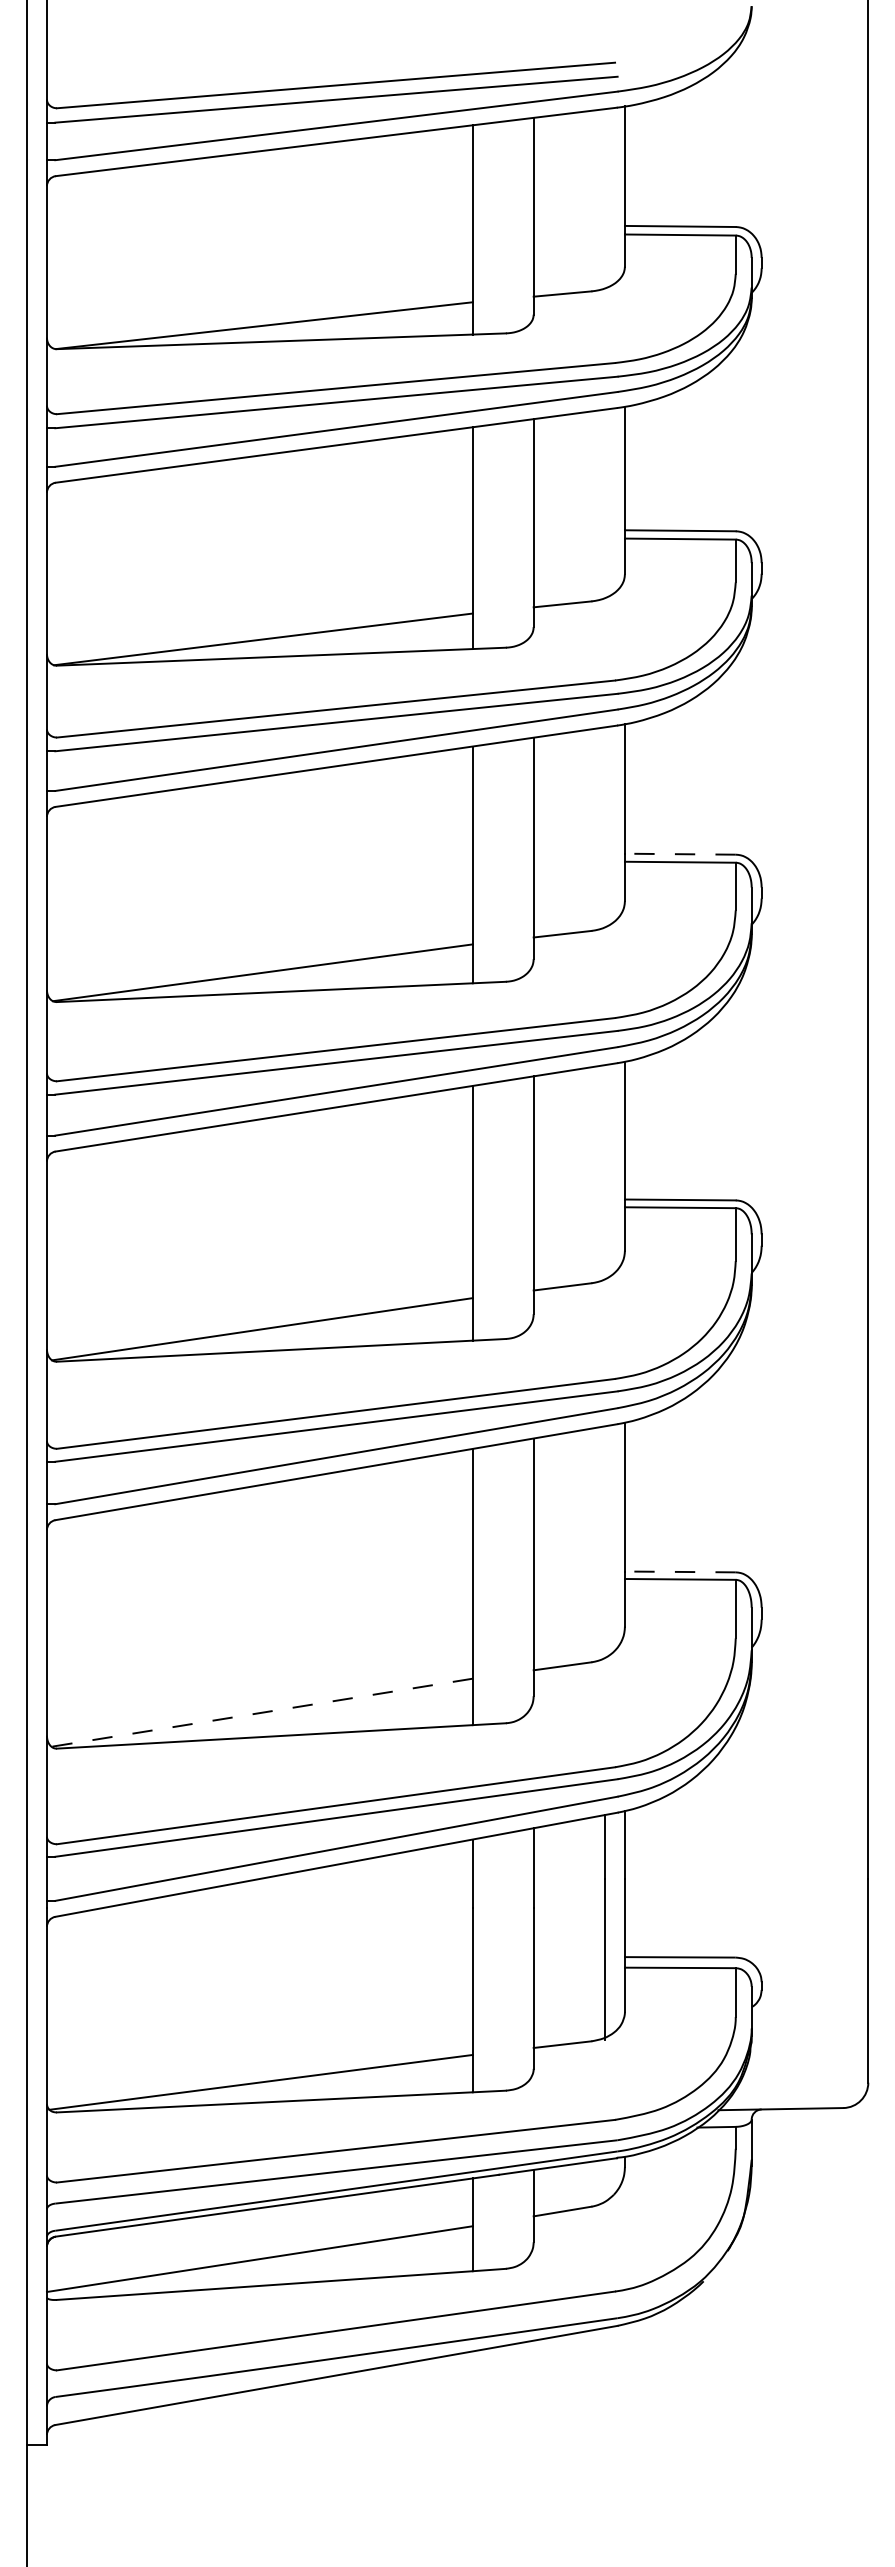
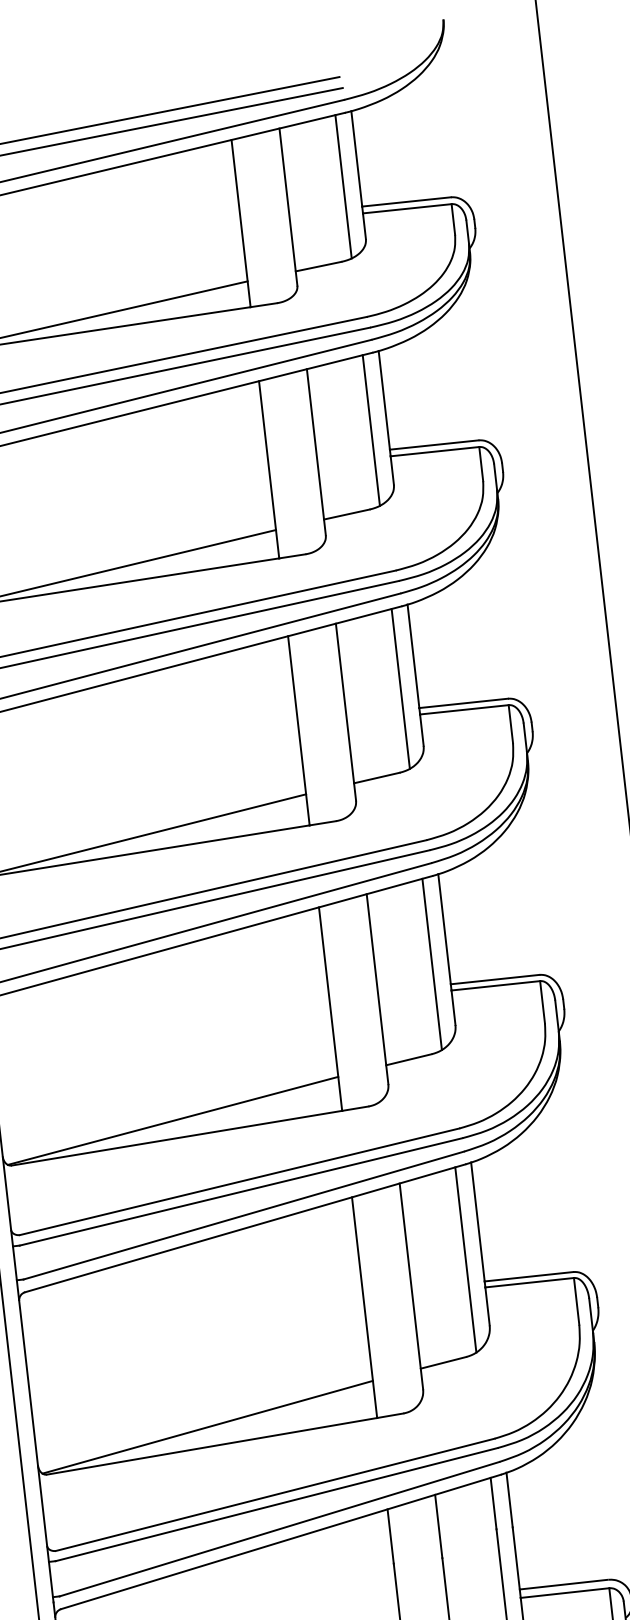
line: (604, 198) -> (343, 186), added
line: (604, 503) -> (371, 430), added
line: (604, 827) -> (400, 688), added
line: (679, 854) -> (463, 703), dashed -> solid
line: (604, 1172) -> (432, 964), added
line: (604, 1542) -> (465, 1260), added
line: (679, 1571) -> (528, 1276), dashed -> solid
line: (261, 1712) -> (207, 1427), dashed -> solid

